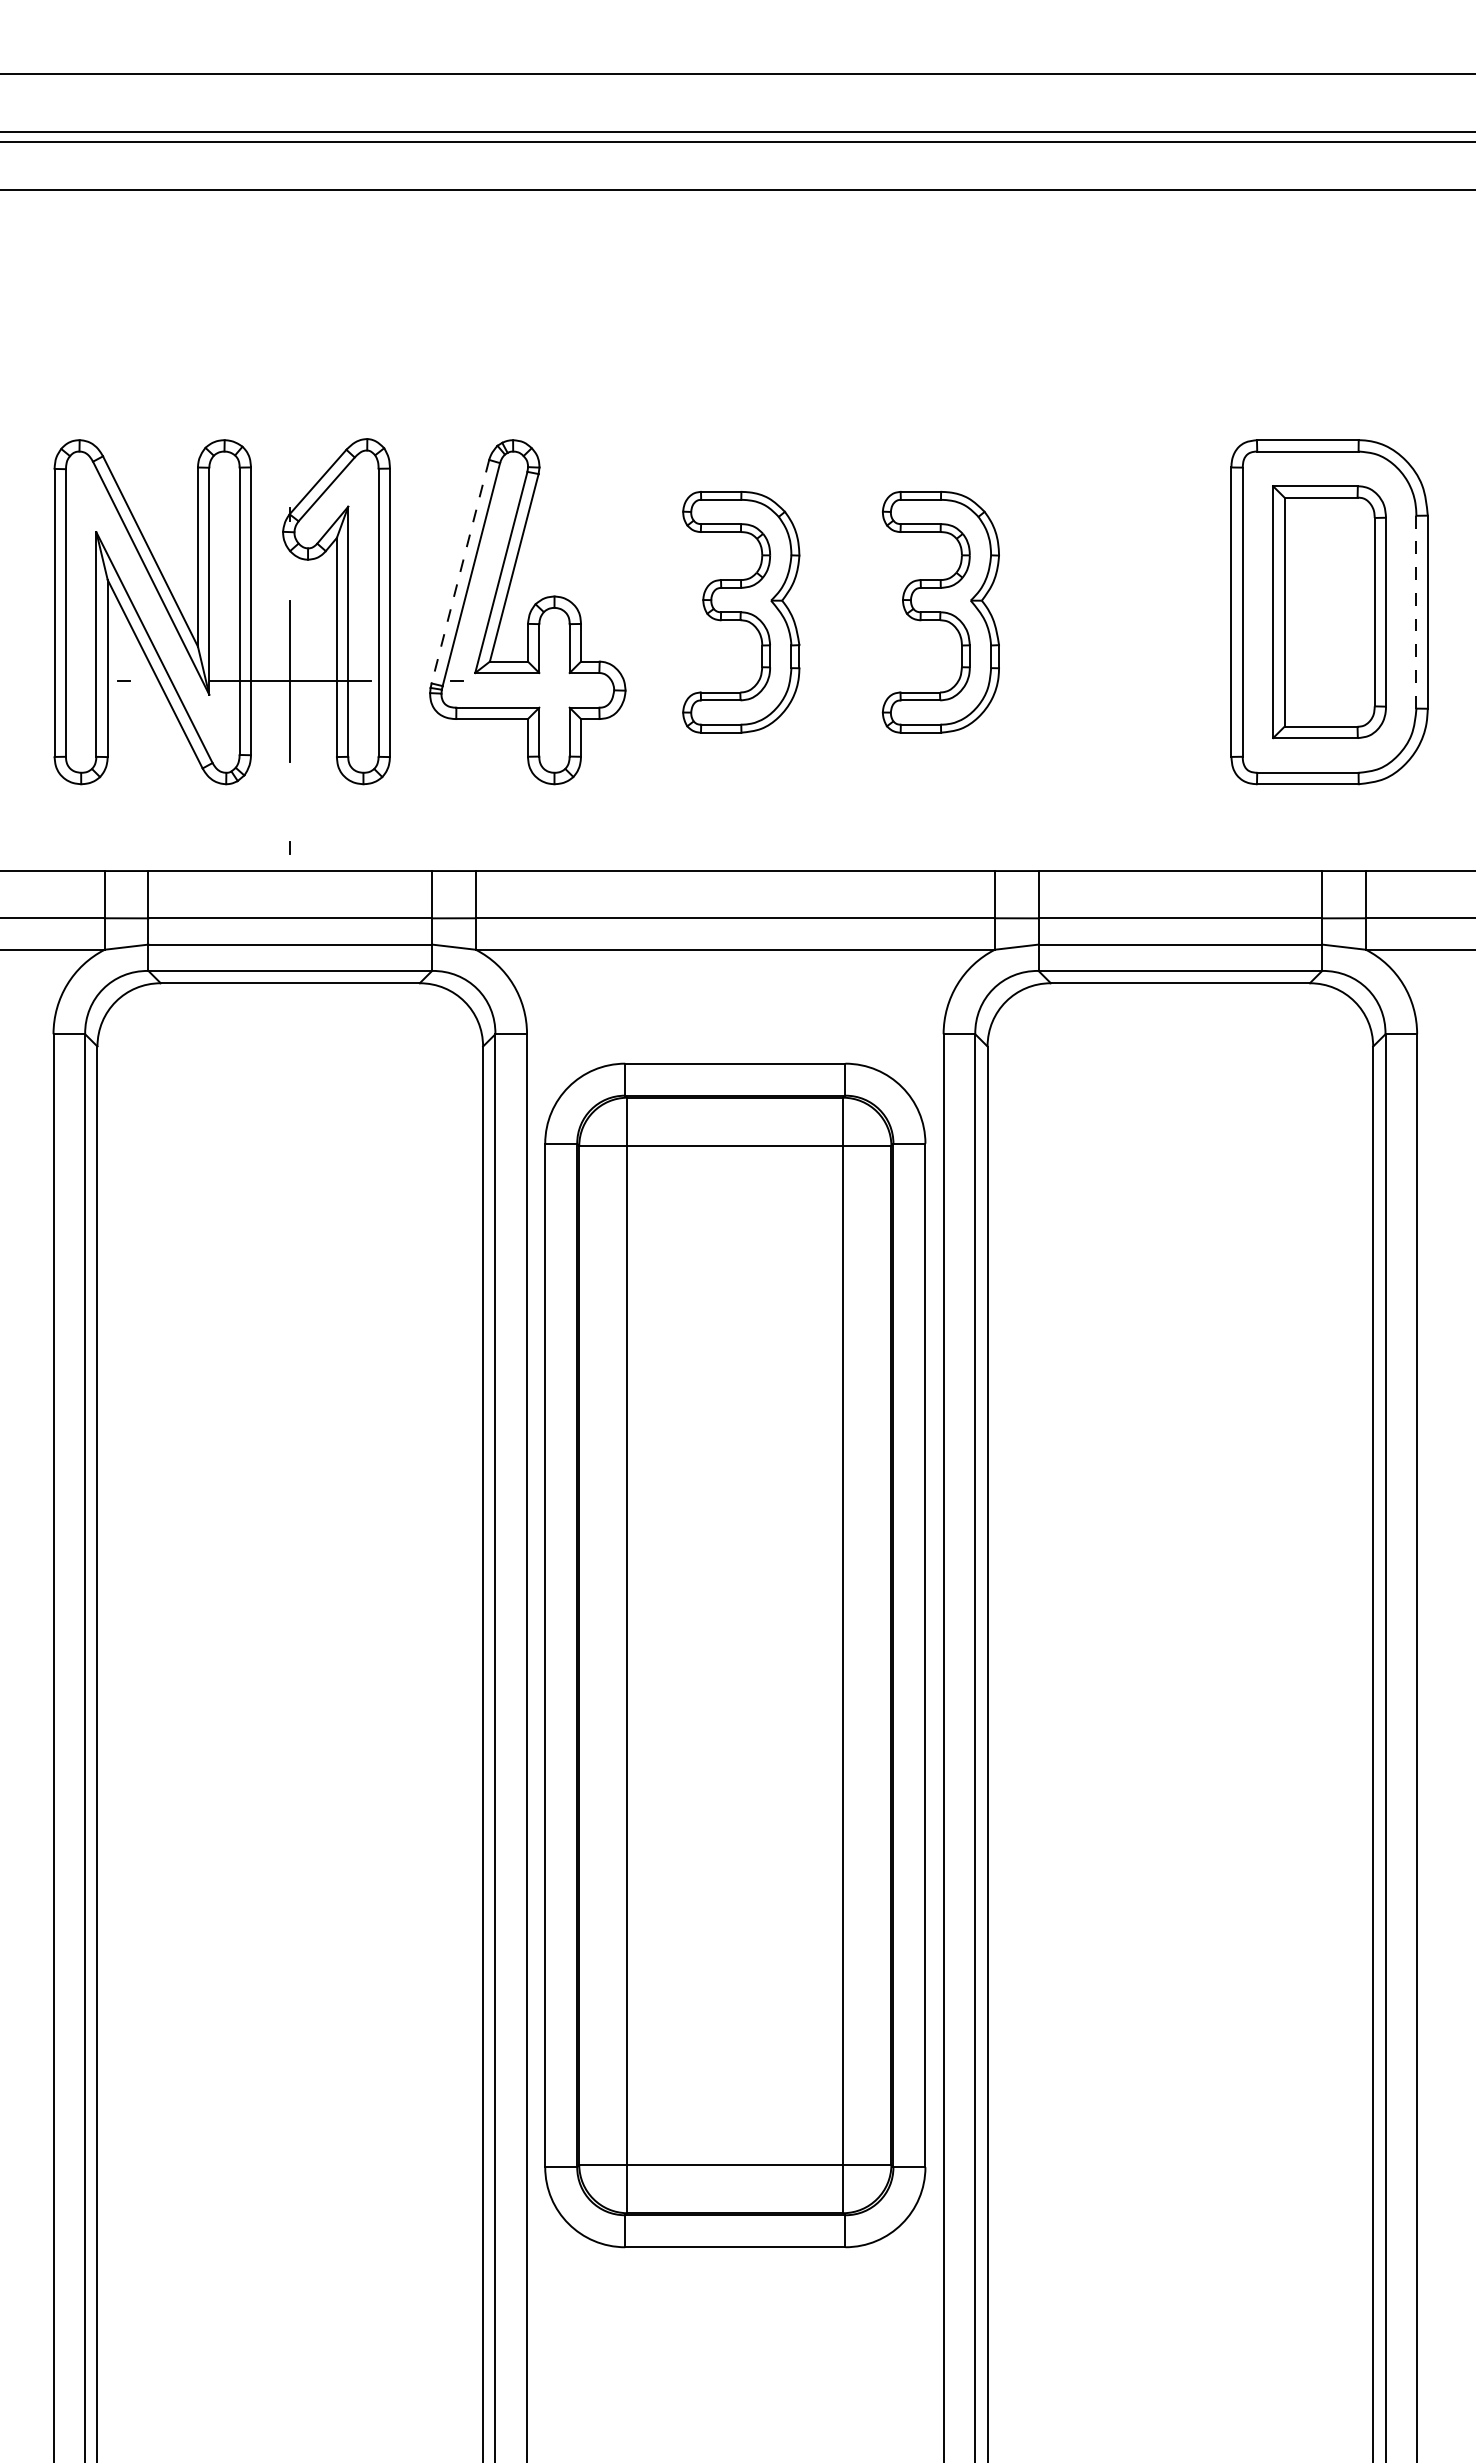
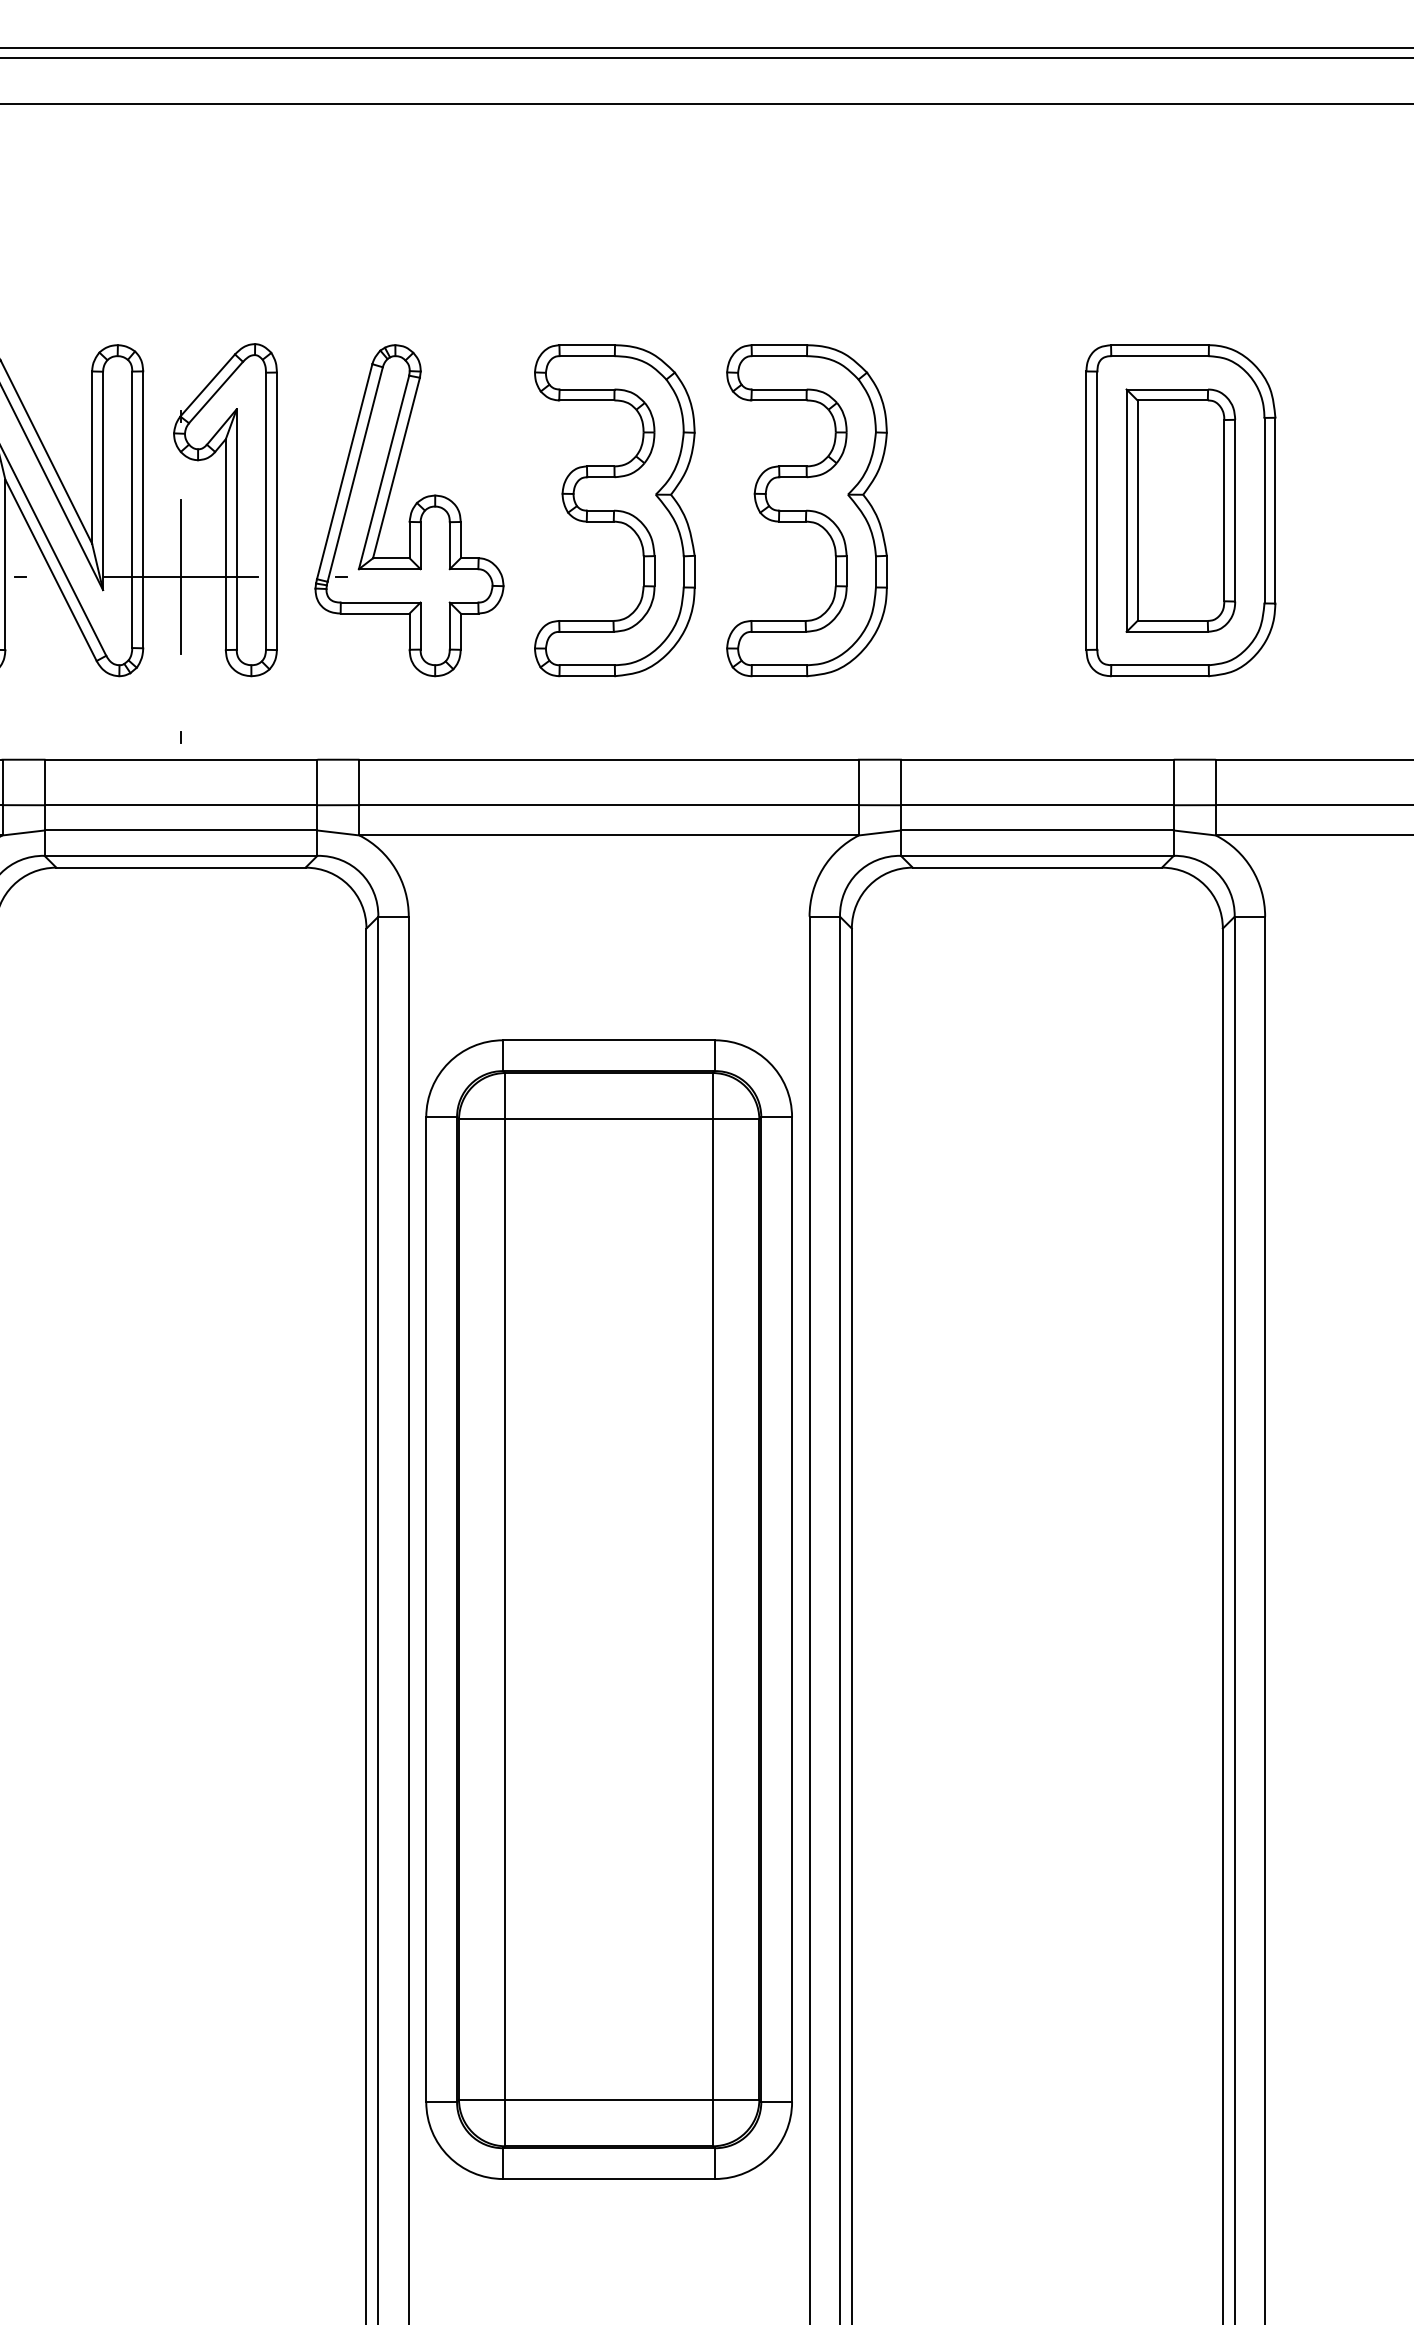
line: (460, 572) -> (344, 472), dashed -> solid
part: (741, 612) -> (615, 510), size x1.43
part: (940, 612) -> (806, 510), size x1.43
line: (1416, 612) -> (1264, 510), dashed -> solid
part: (735, 1655) -> (609, 1609), moved

